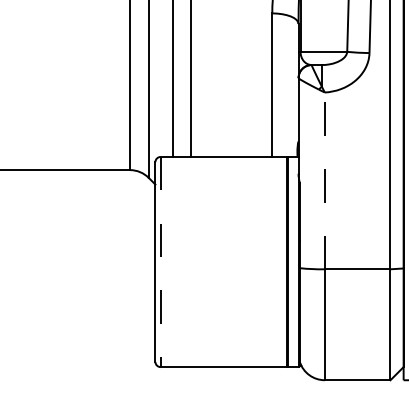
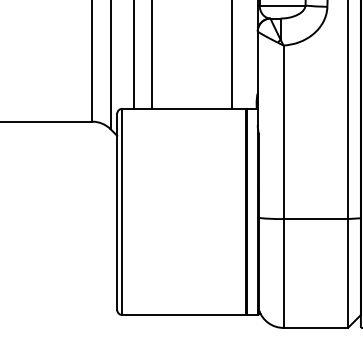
line: (324, 180) -> (283, 131), dashed -> solid
line: (160, 262) -> (122, 212), dashed -> solid

